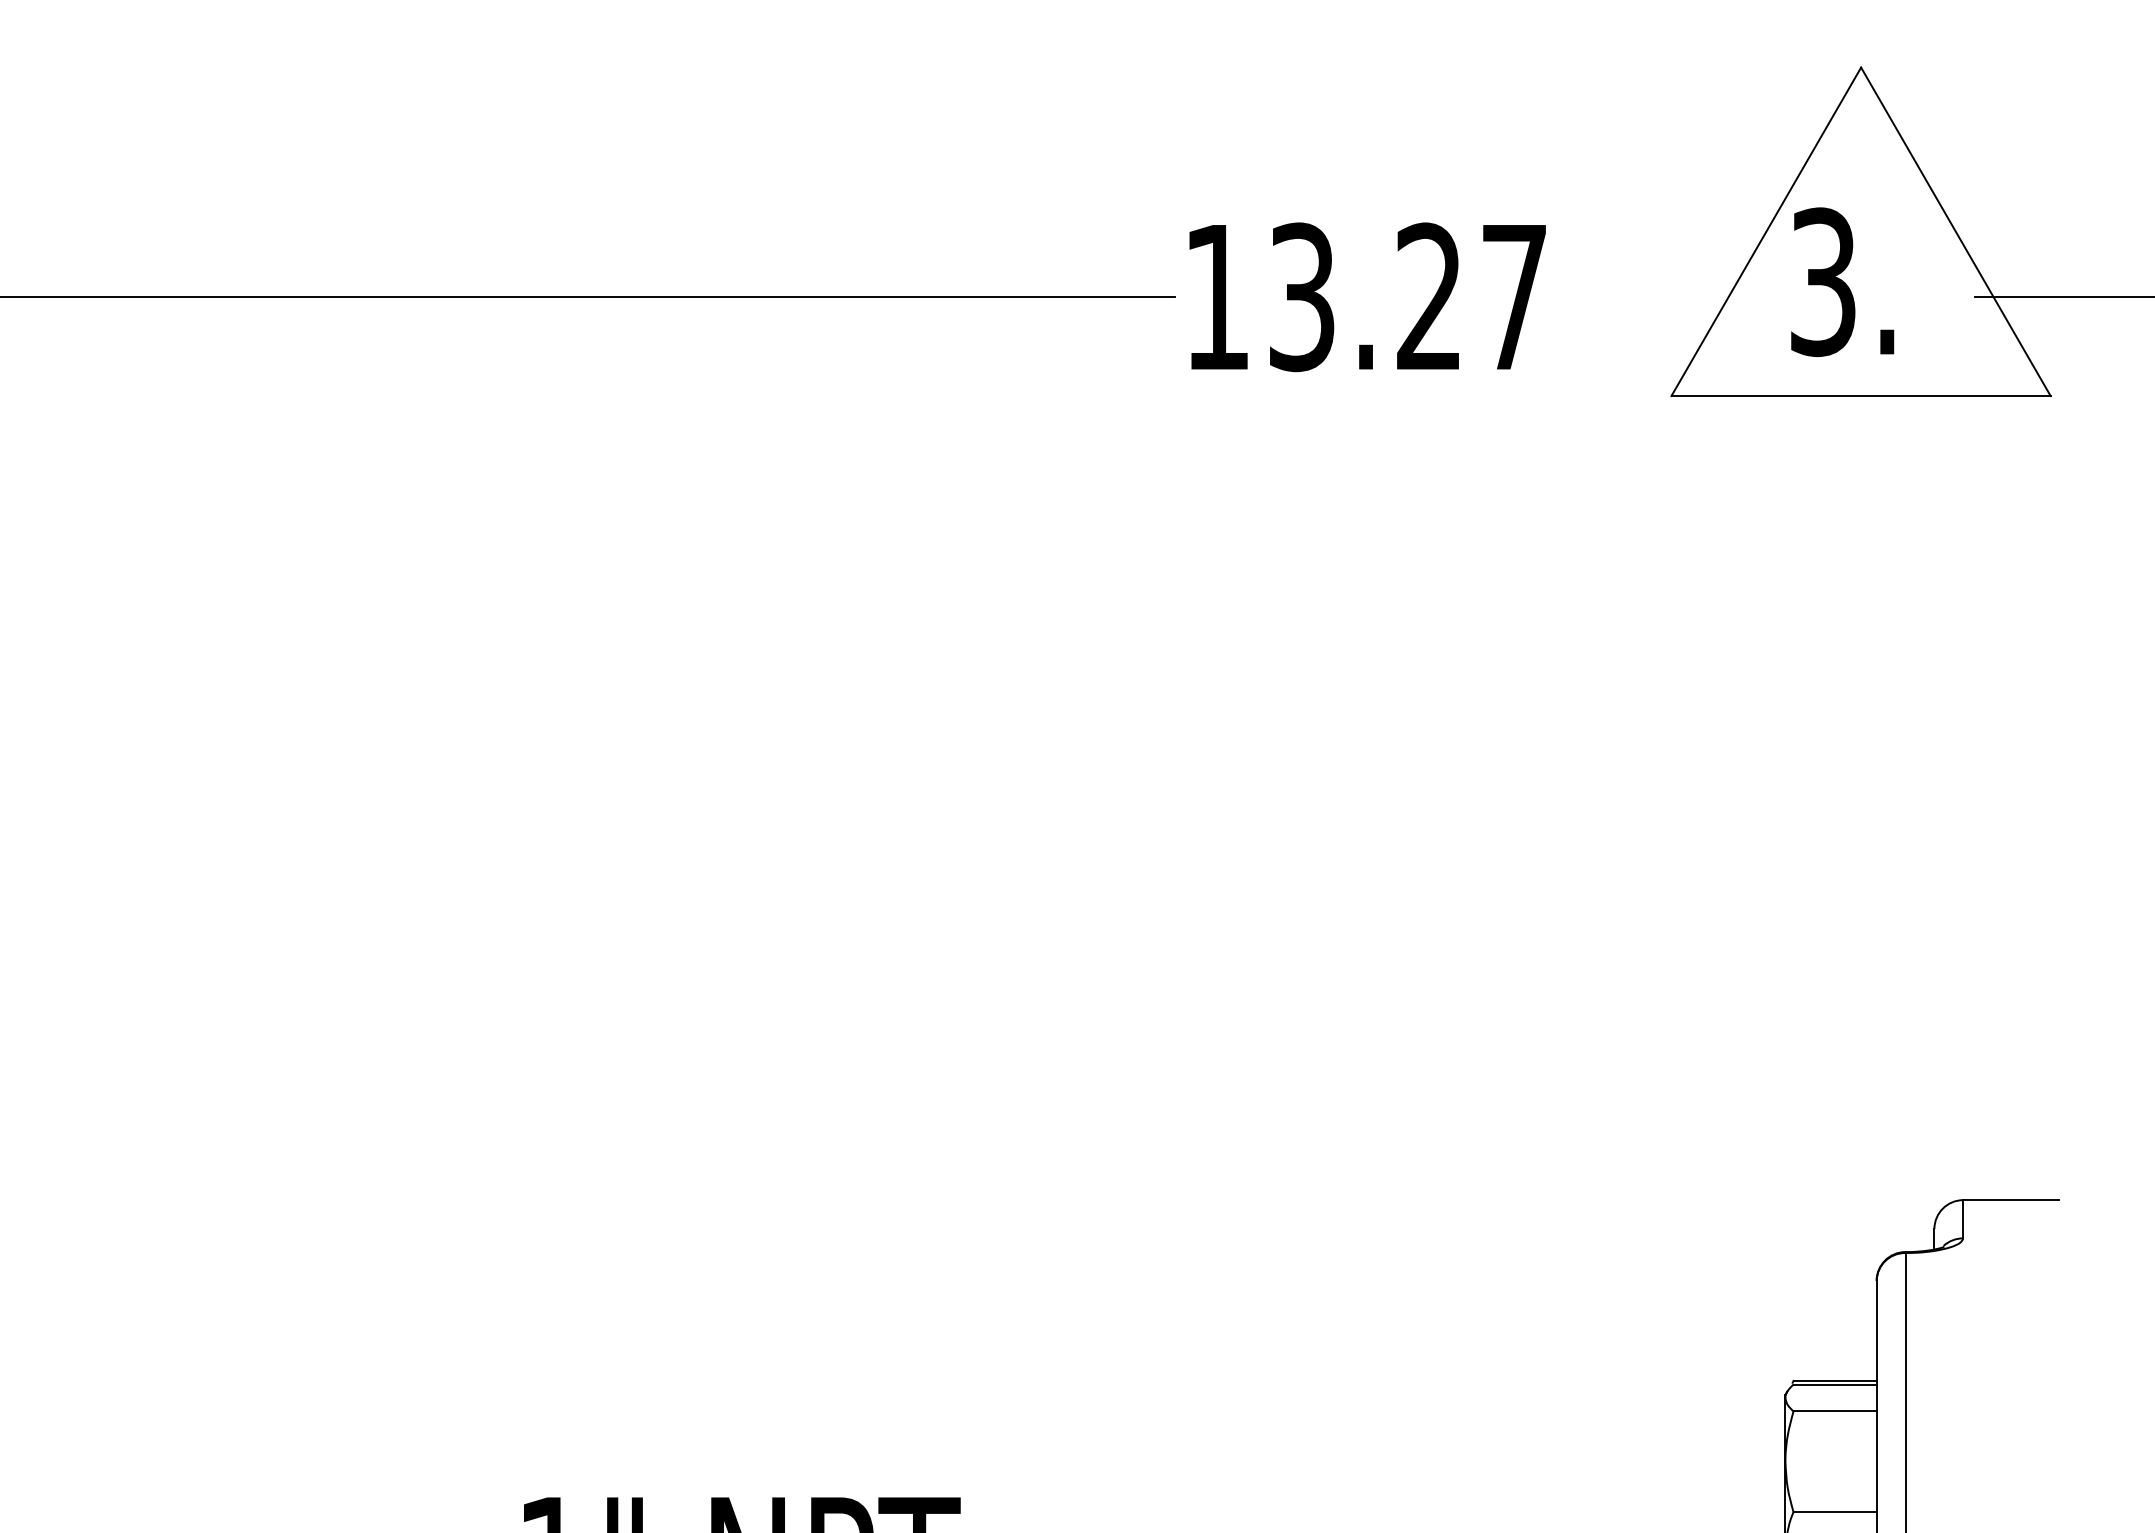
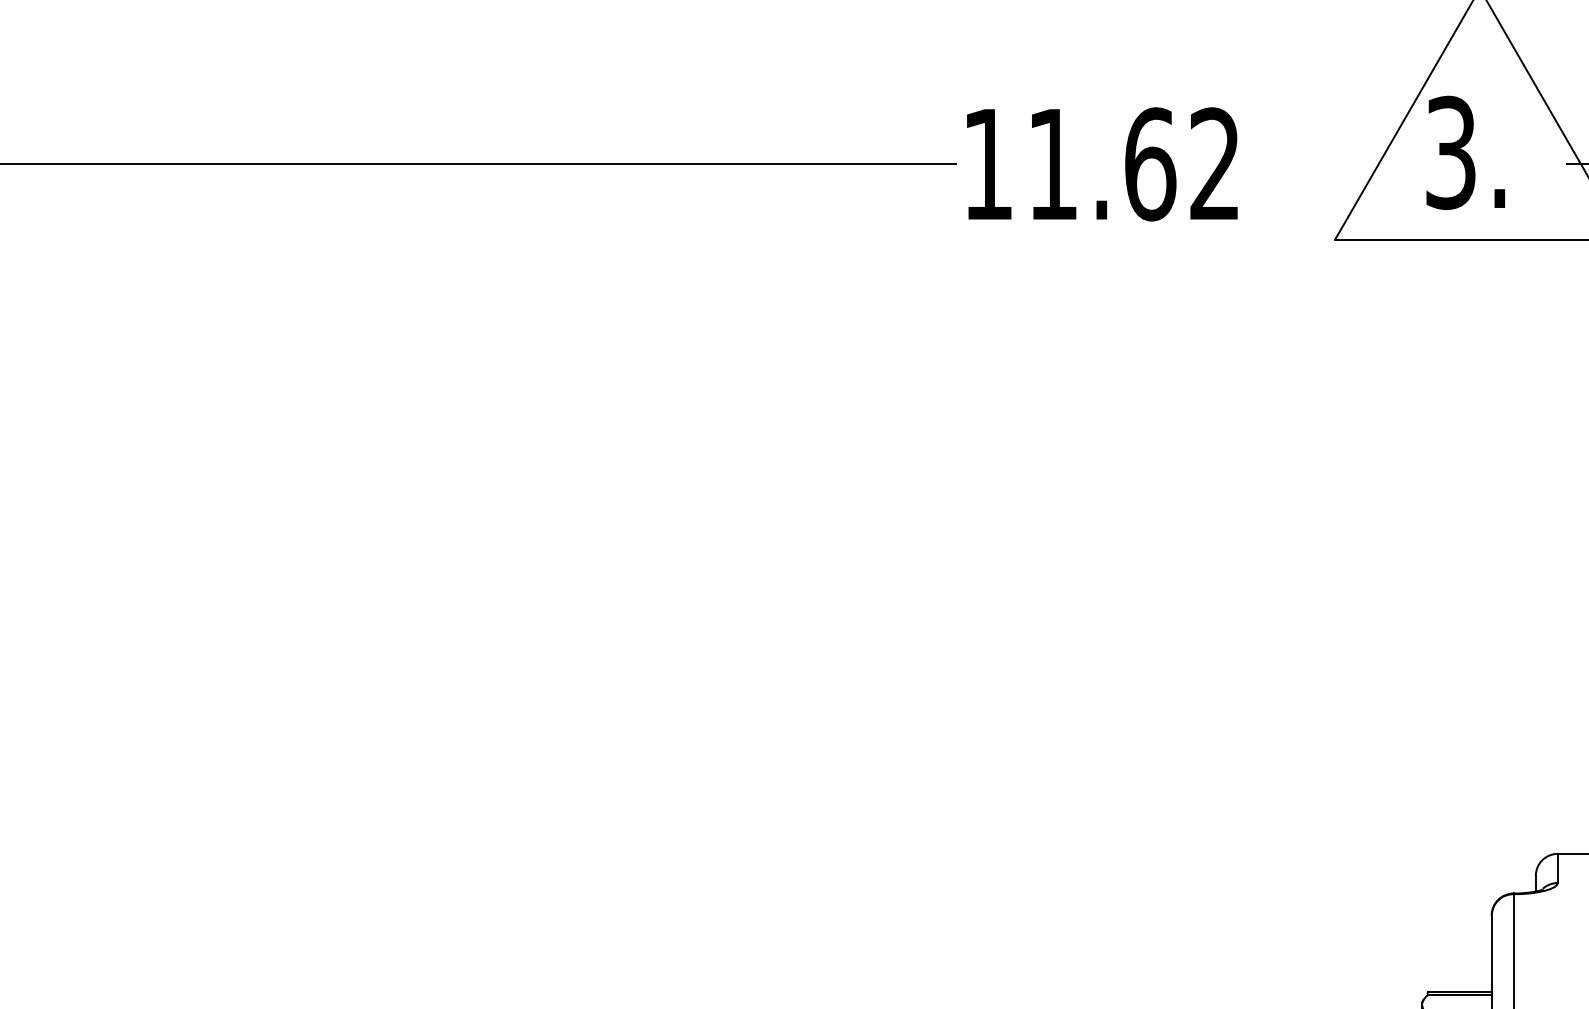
text: (1407, 297) -> (1133, 164), 13.27 -> 11.62

